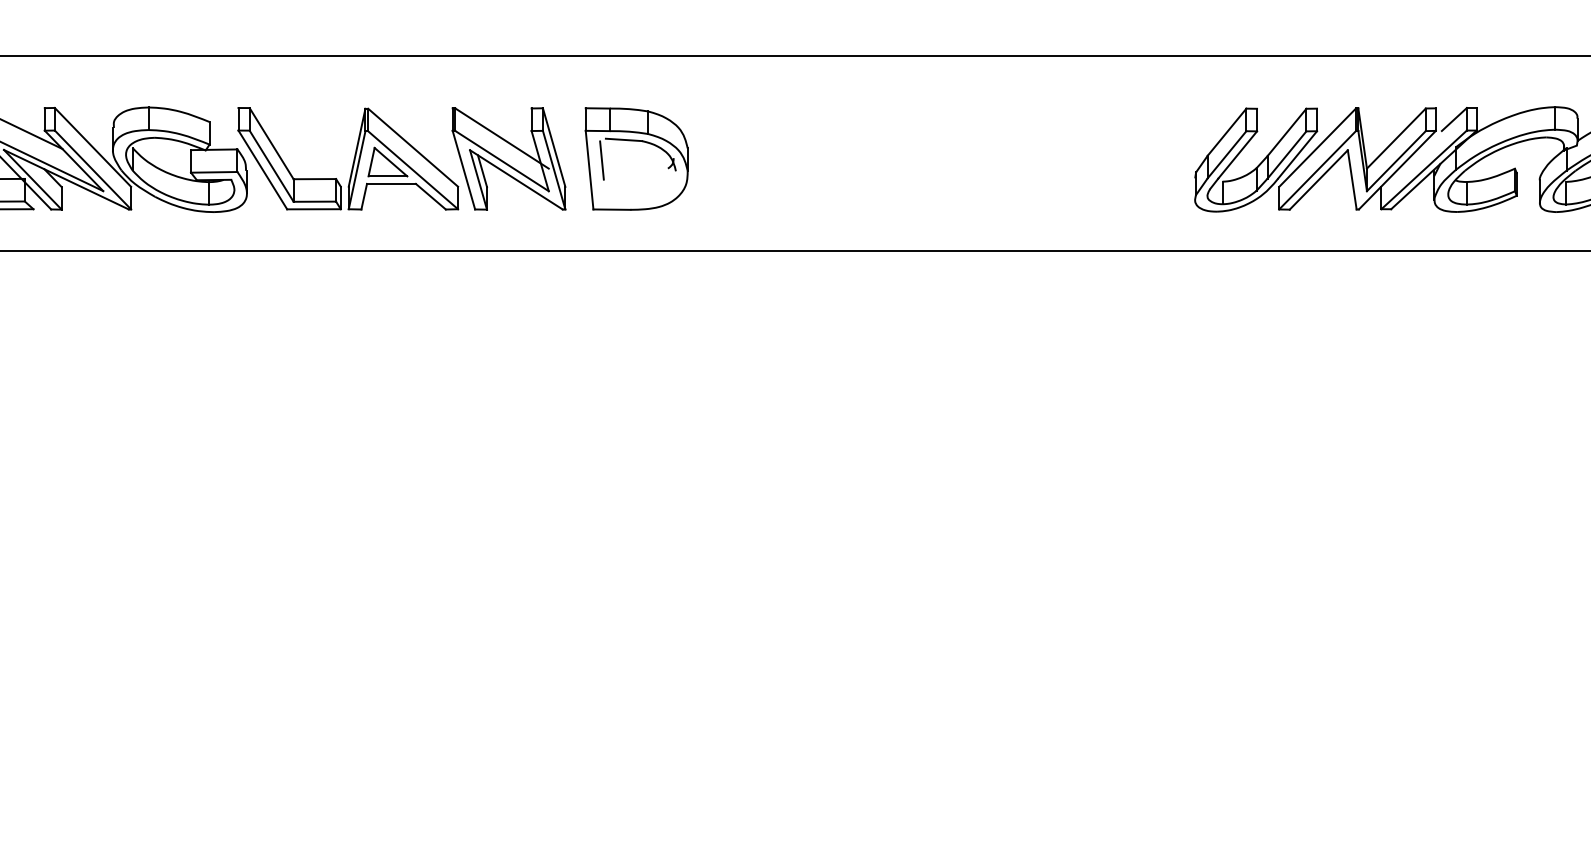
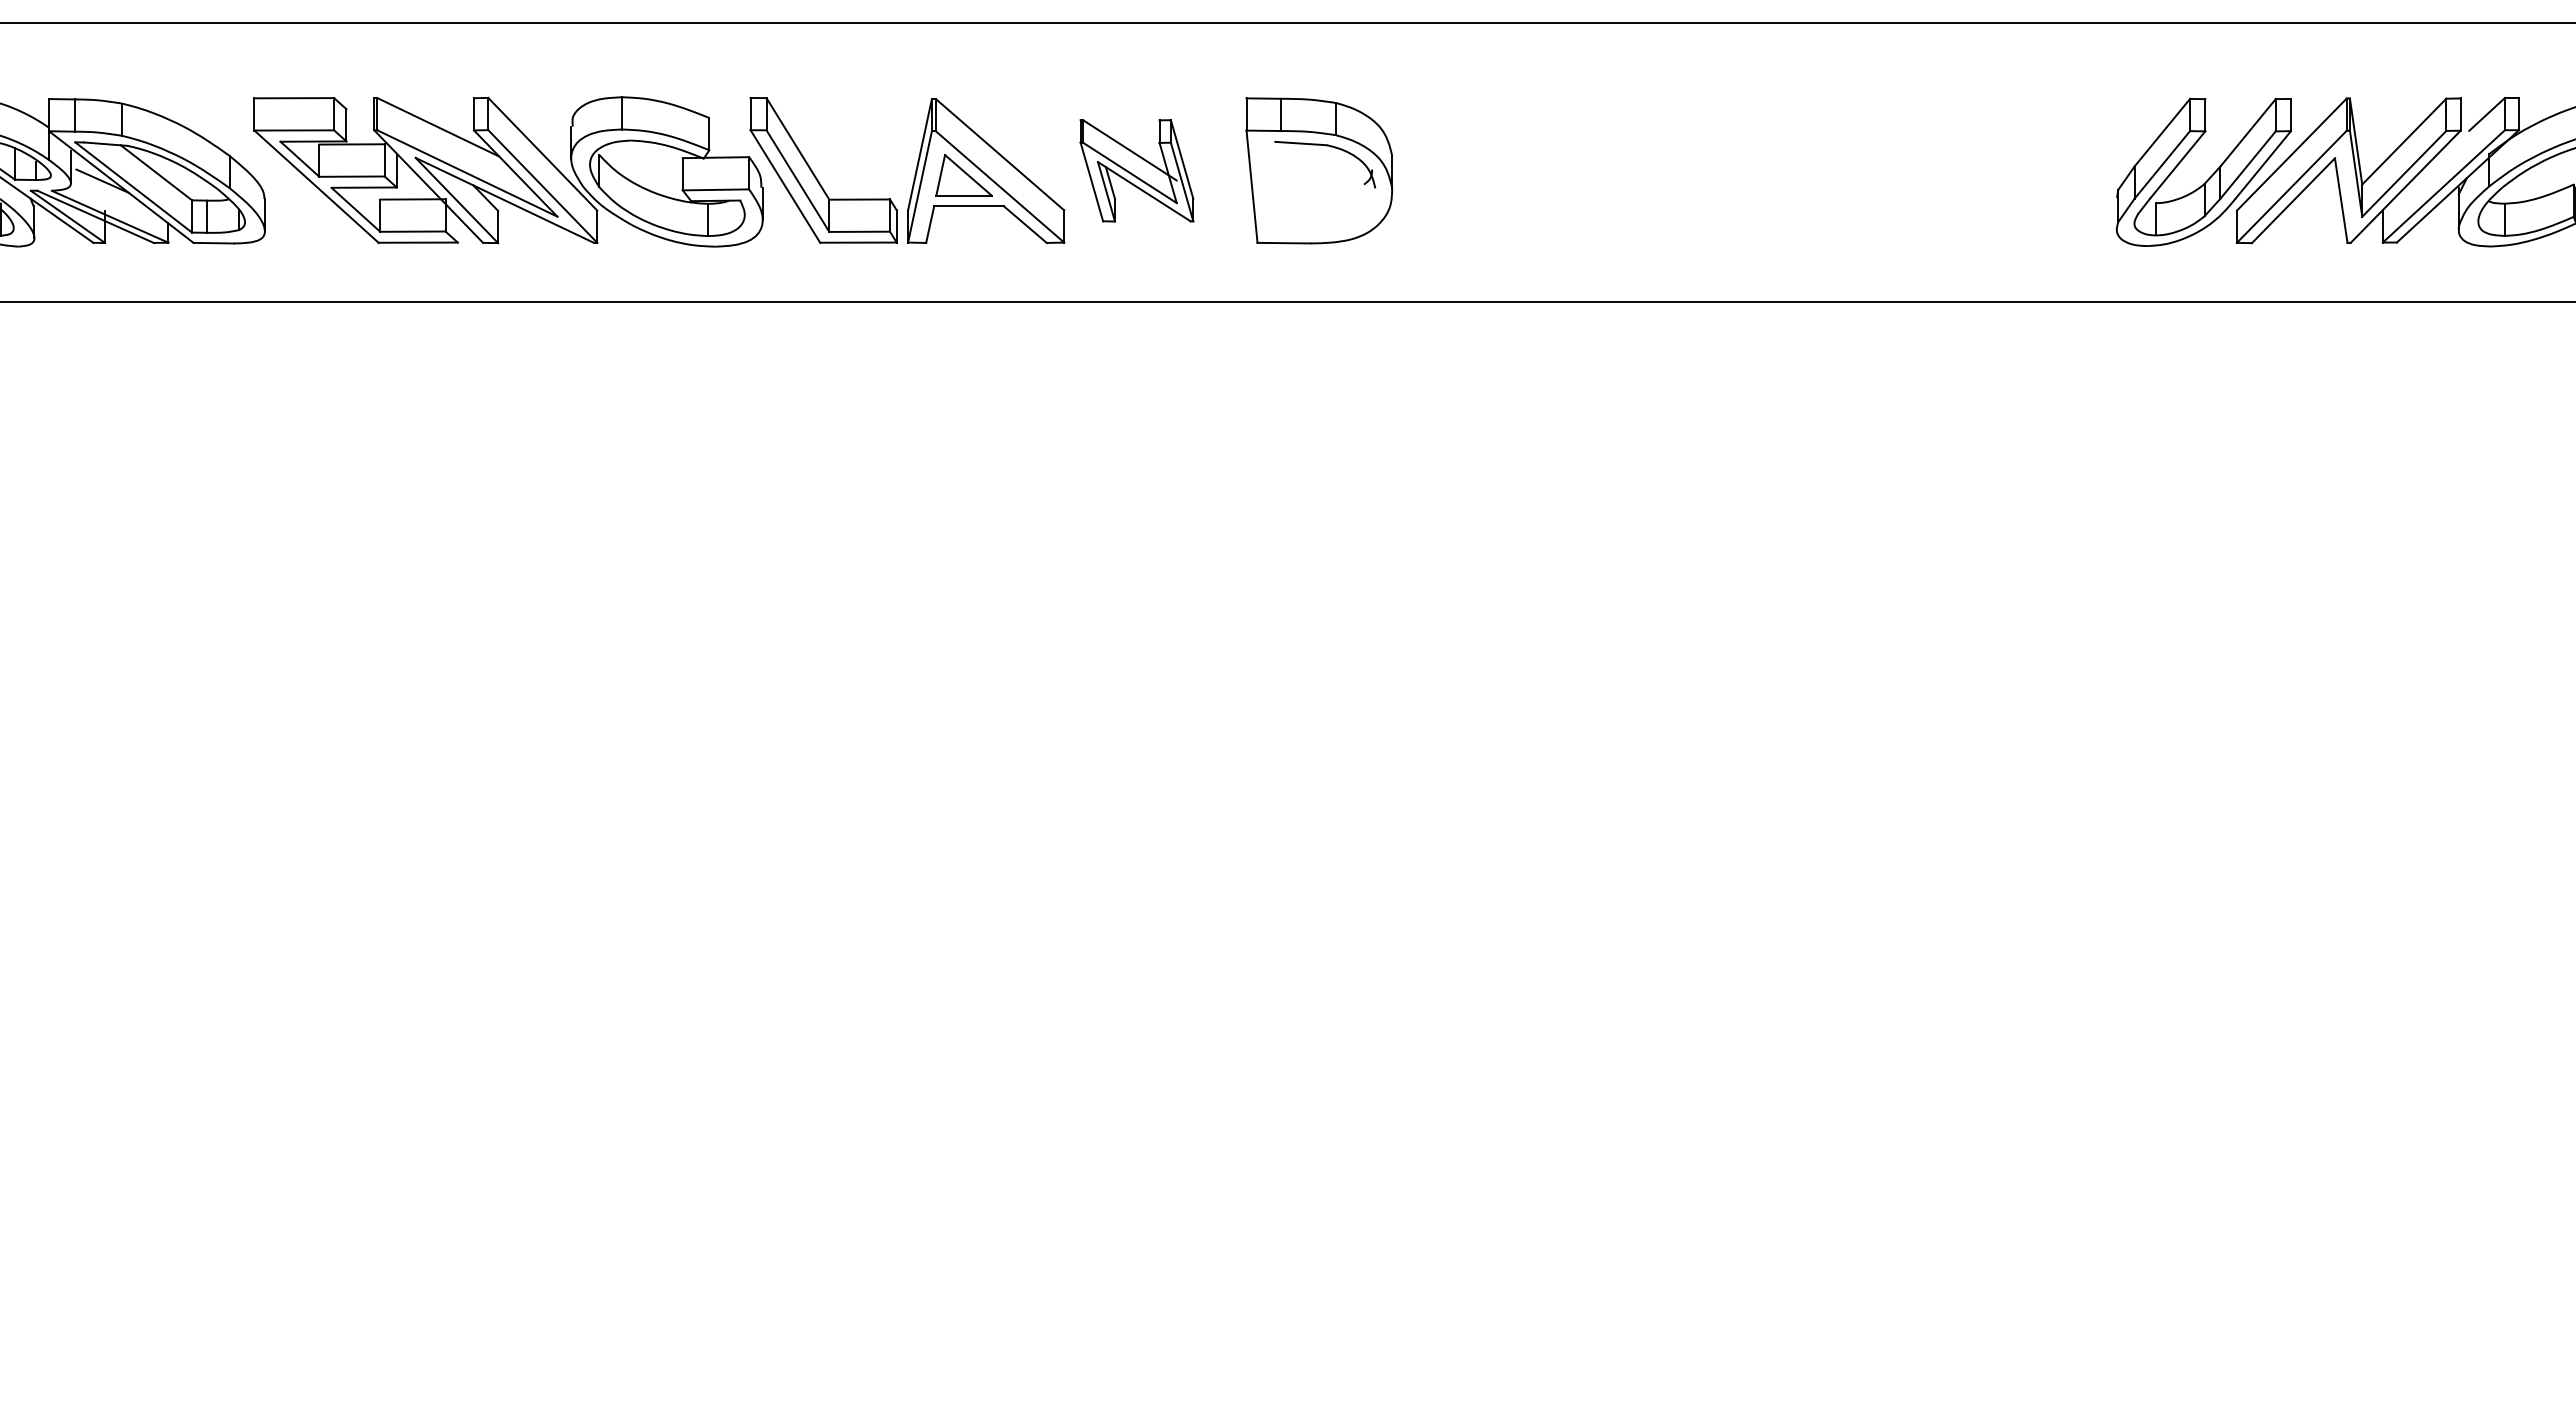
part: (508, 158) -> (1136, 170), size x0.7
line: (601, 160) -> (1269, 172), removed

